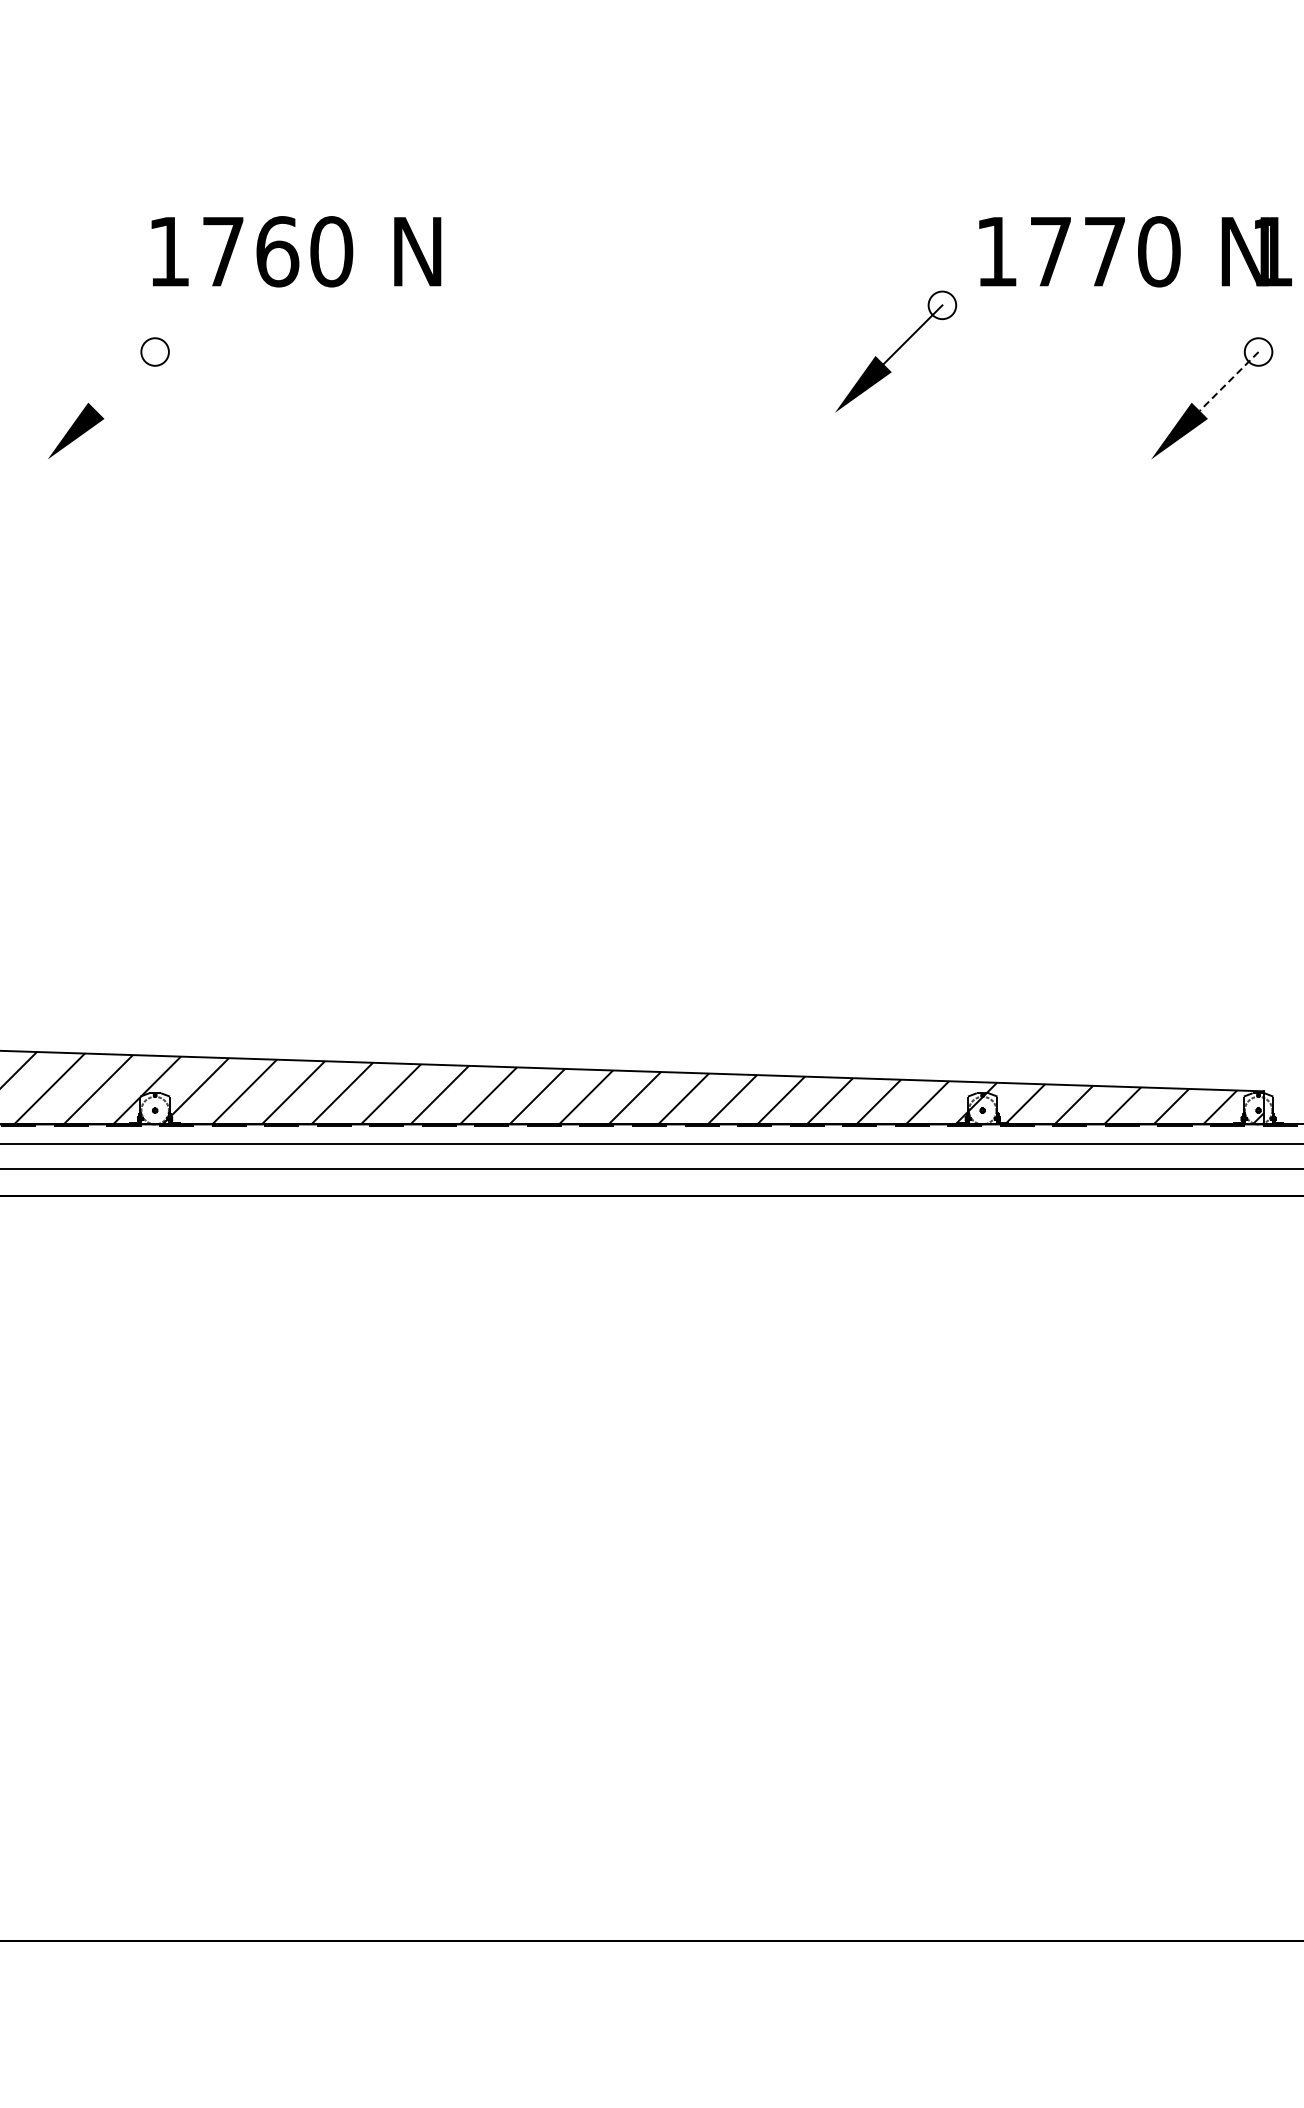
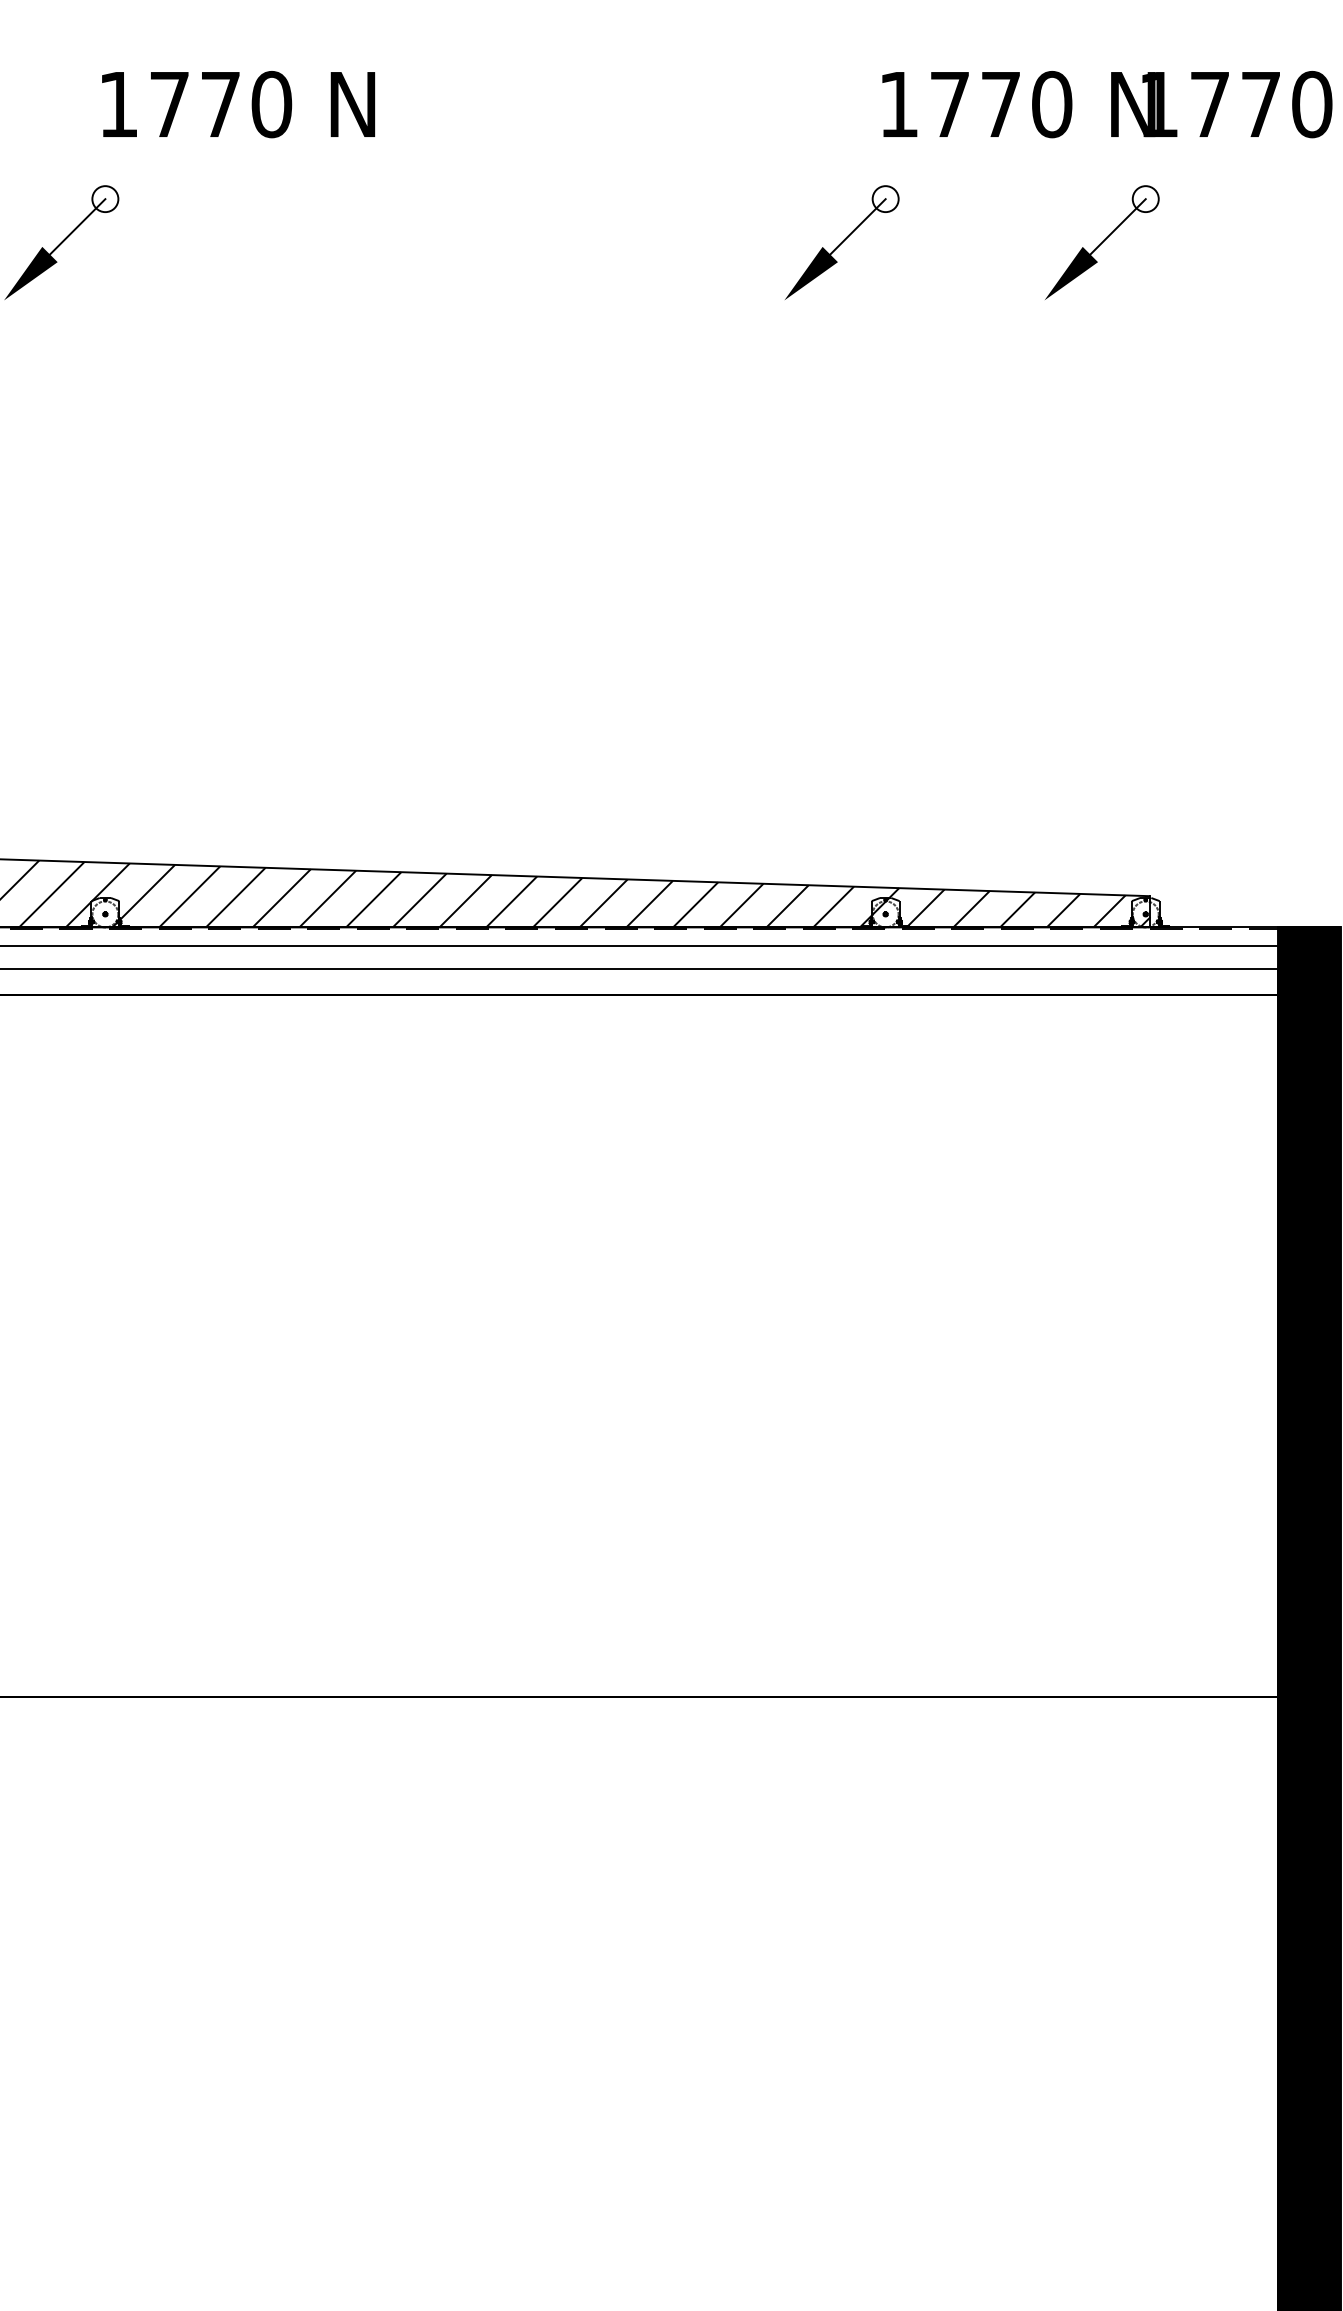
text: (278, 251) -> (221, 104), 1760 -> 1770
part: (896, 351) -> (842, 242), moved
line: (125, 381) -> (77, 226), added
line: (1228, 382) -> (1117, 227), dashed -> solid

